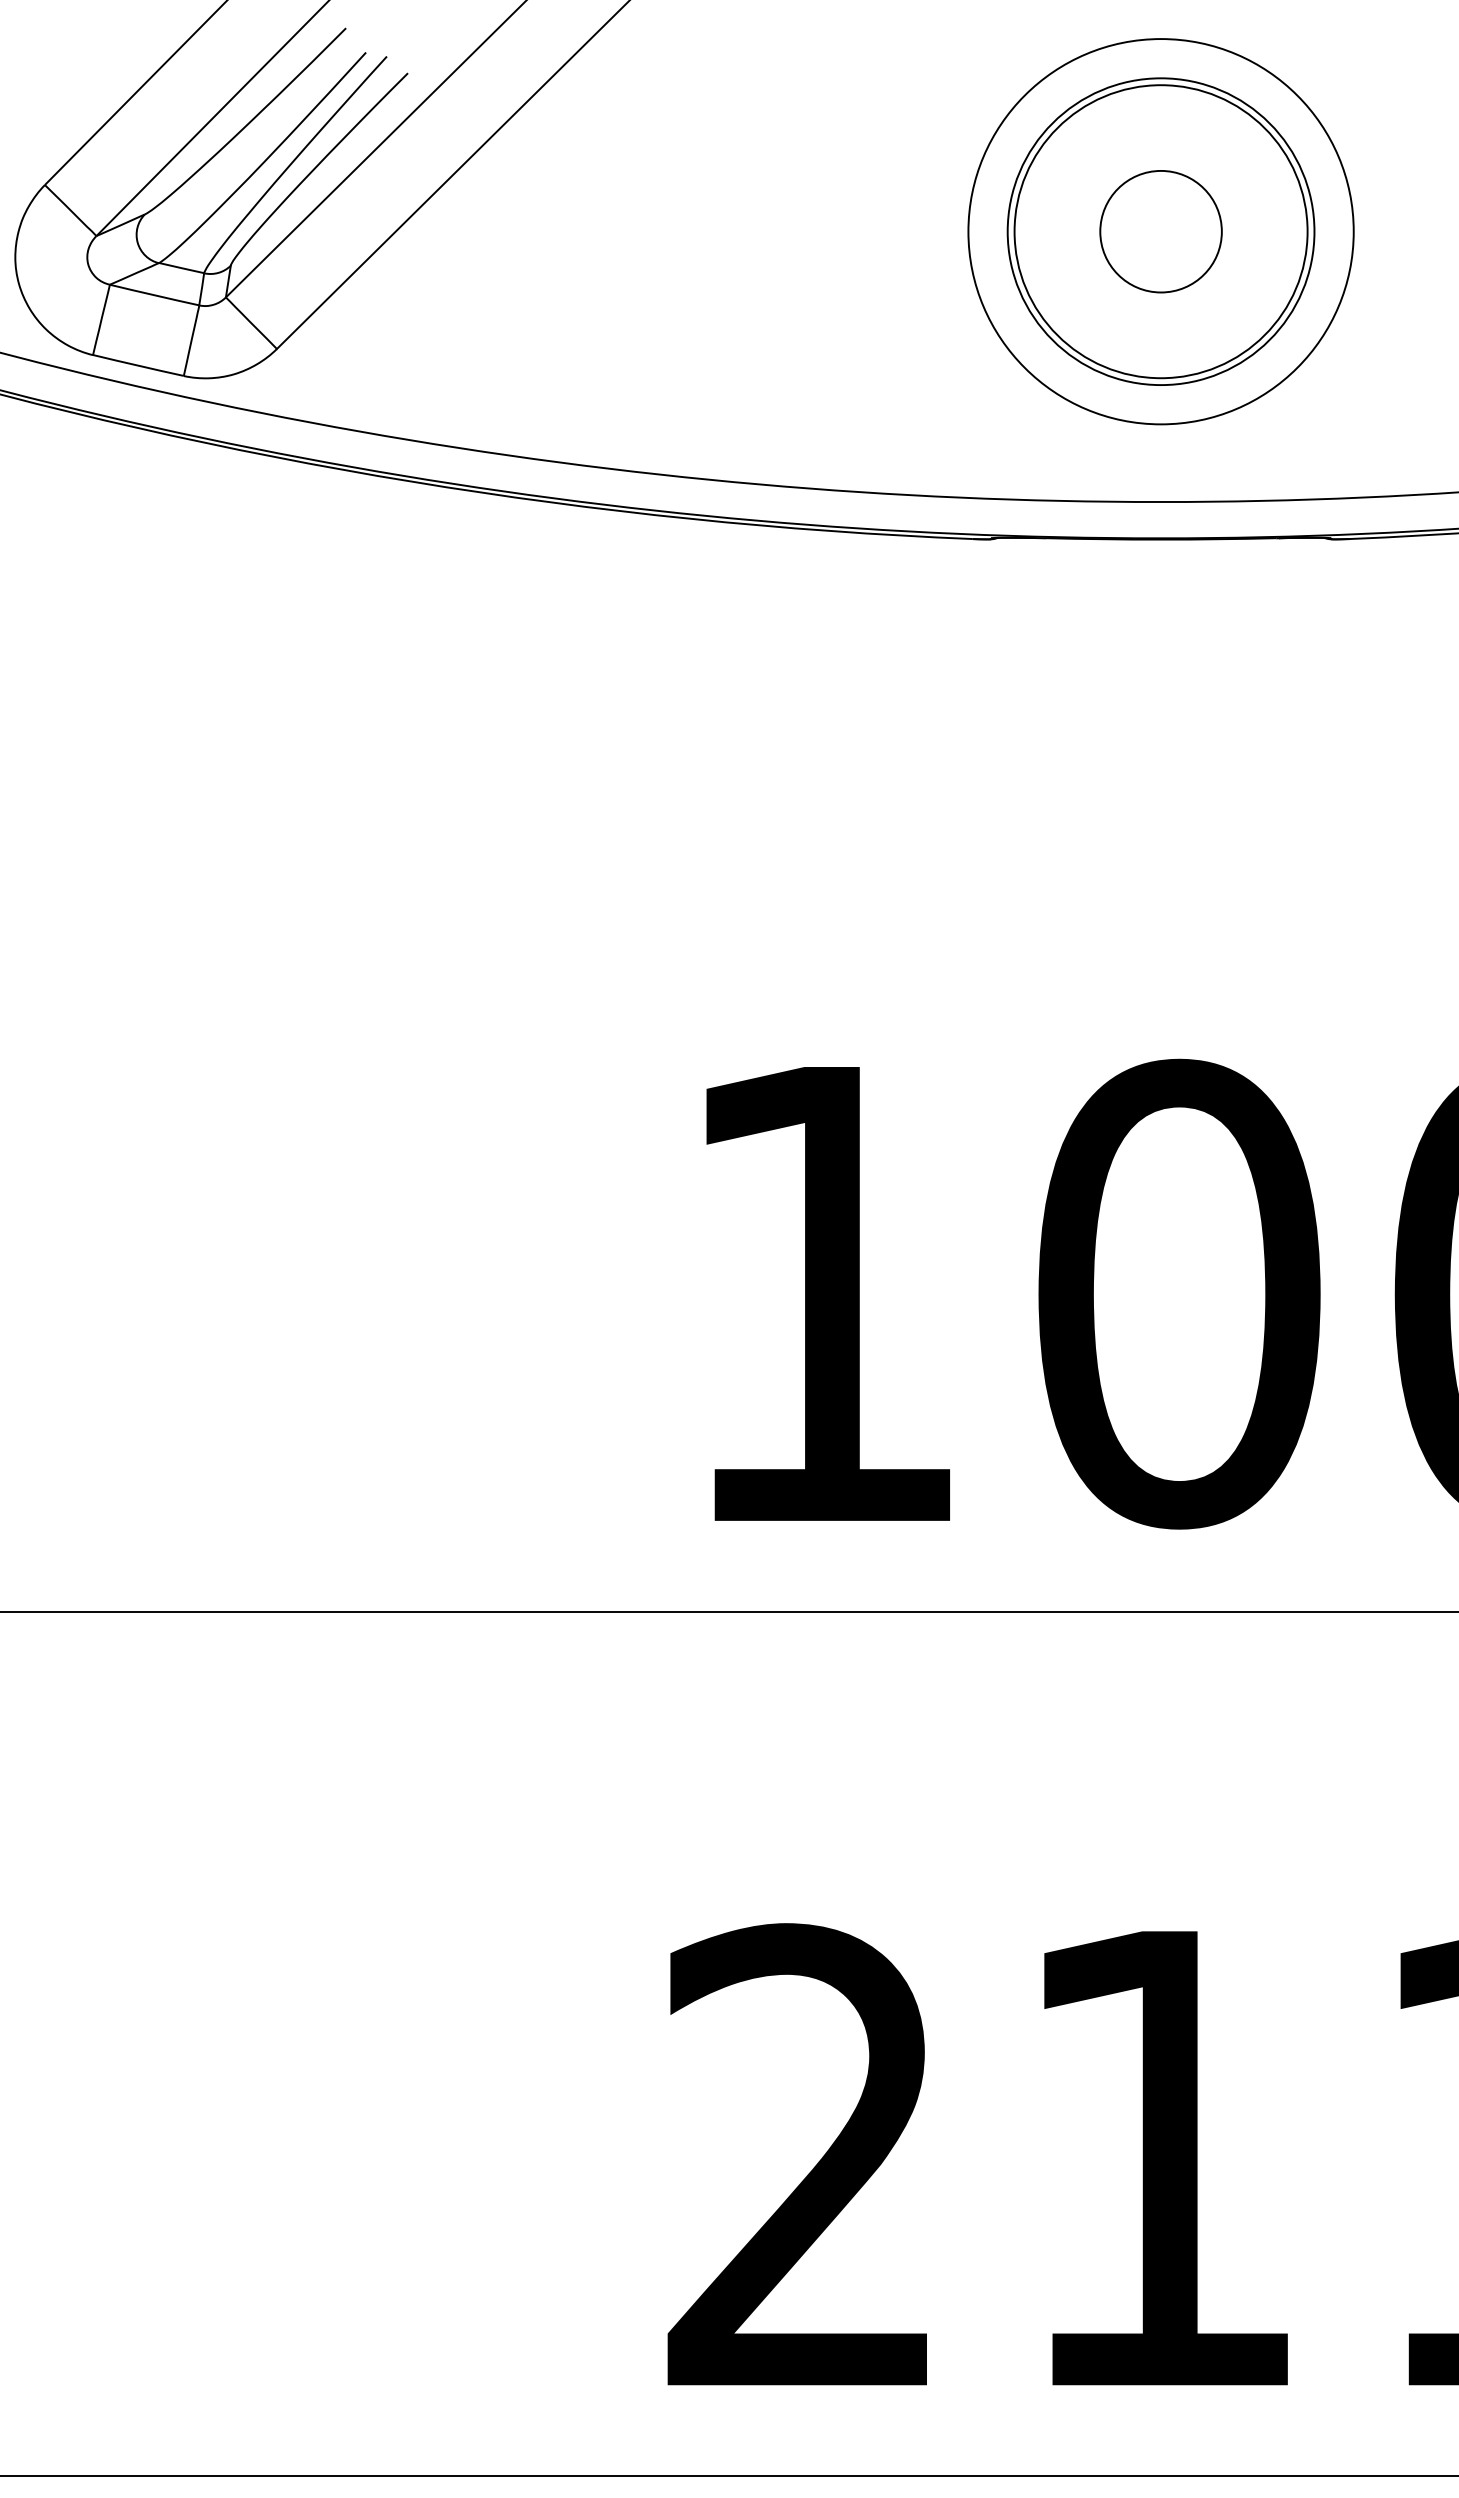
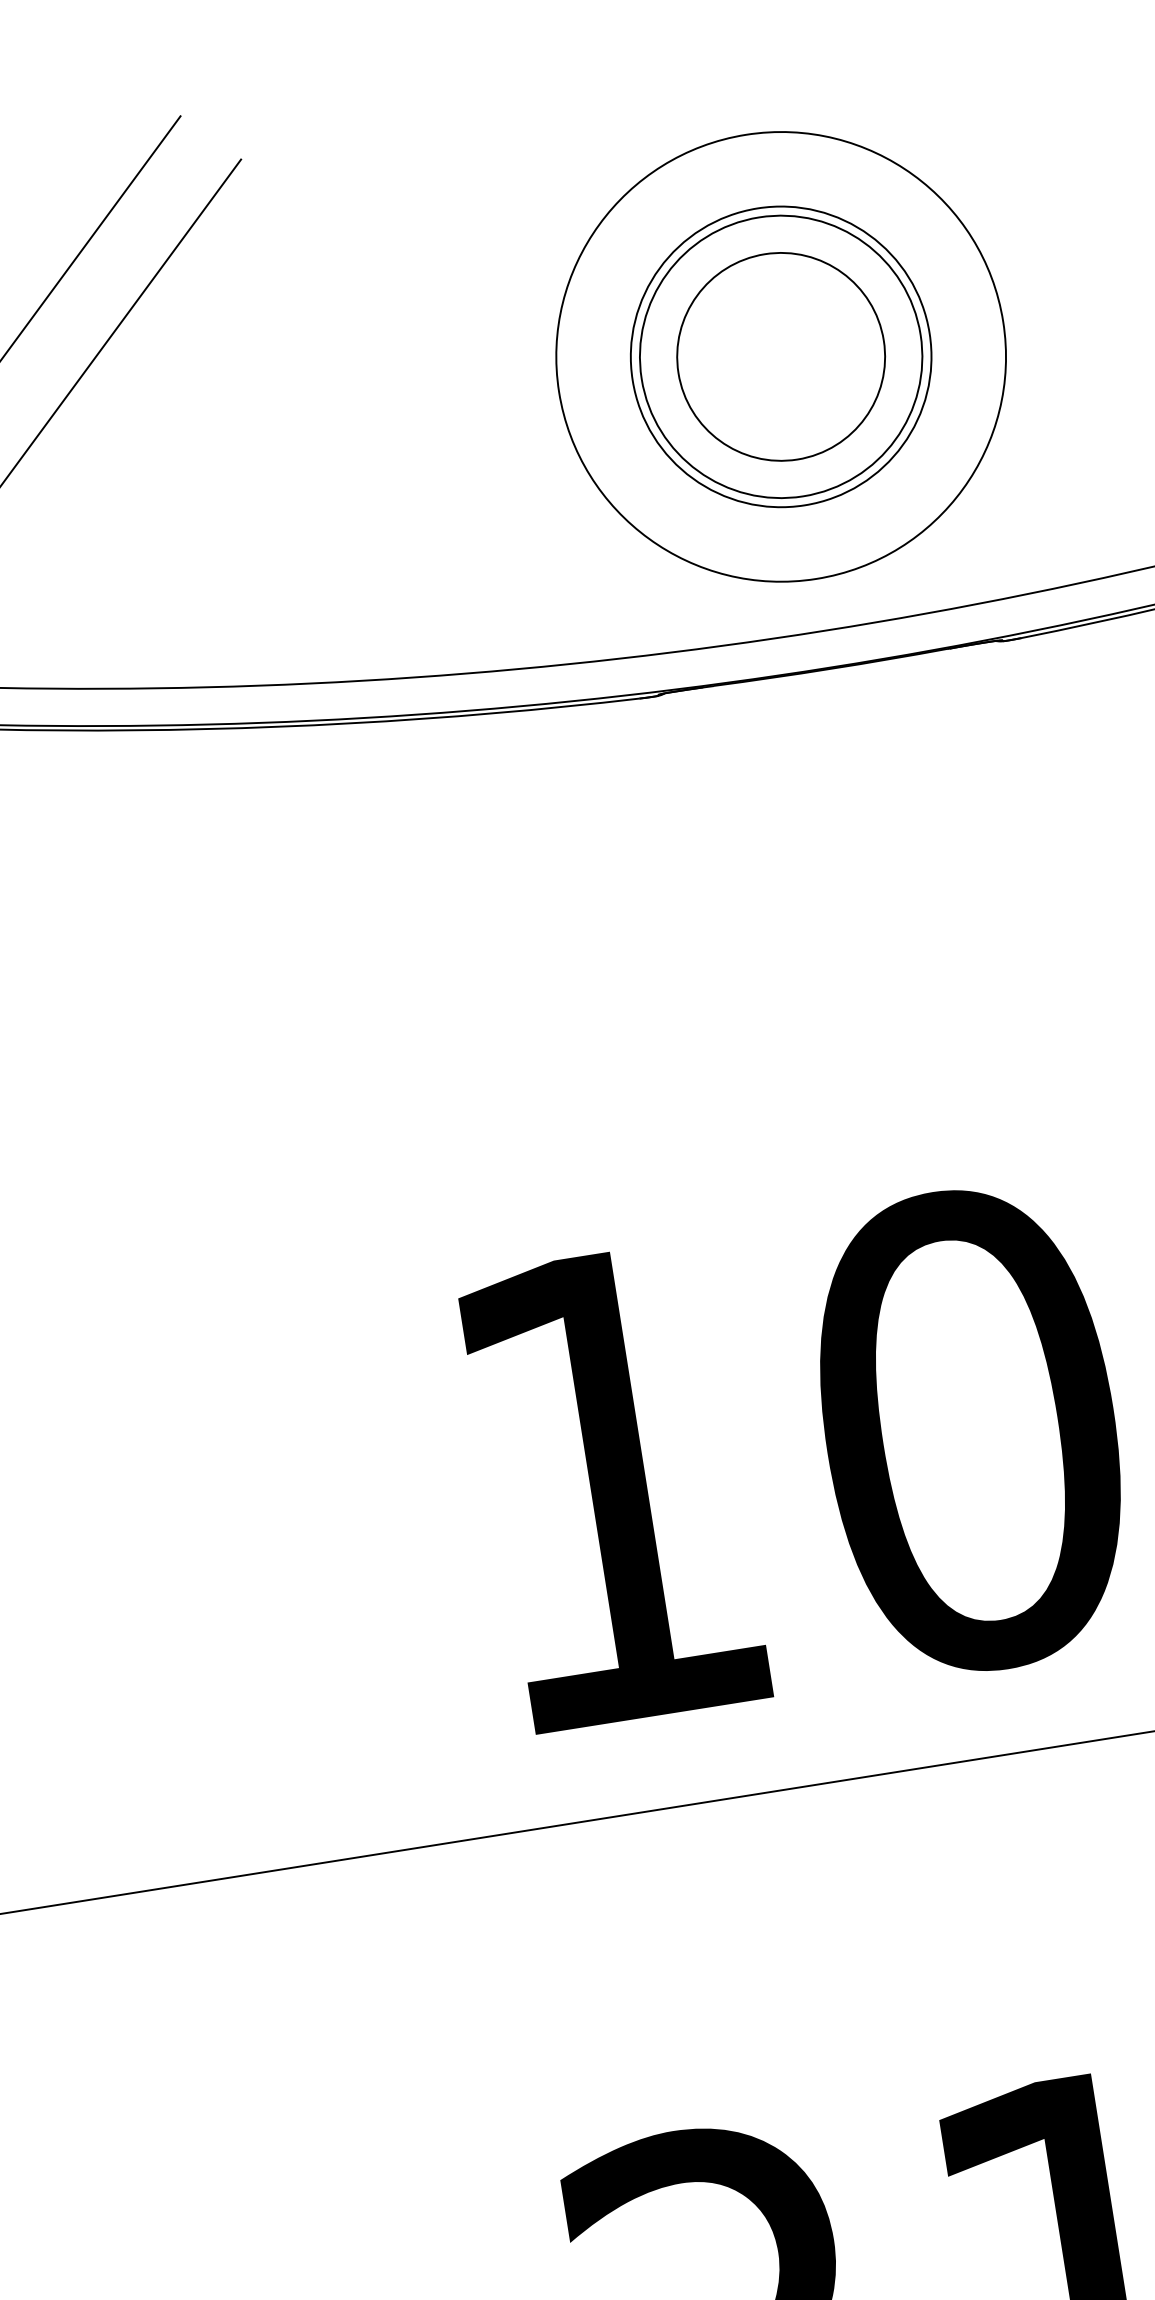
circle: (1160, 231) -> (780, 356), size x0.71
circle: (1160, 231) -> (780, 356), size x1.43
circle: (1160, 231) -> (780, 356), size x1.67

